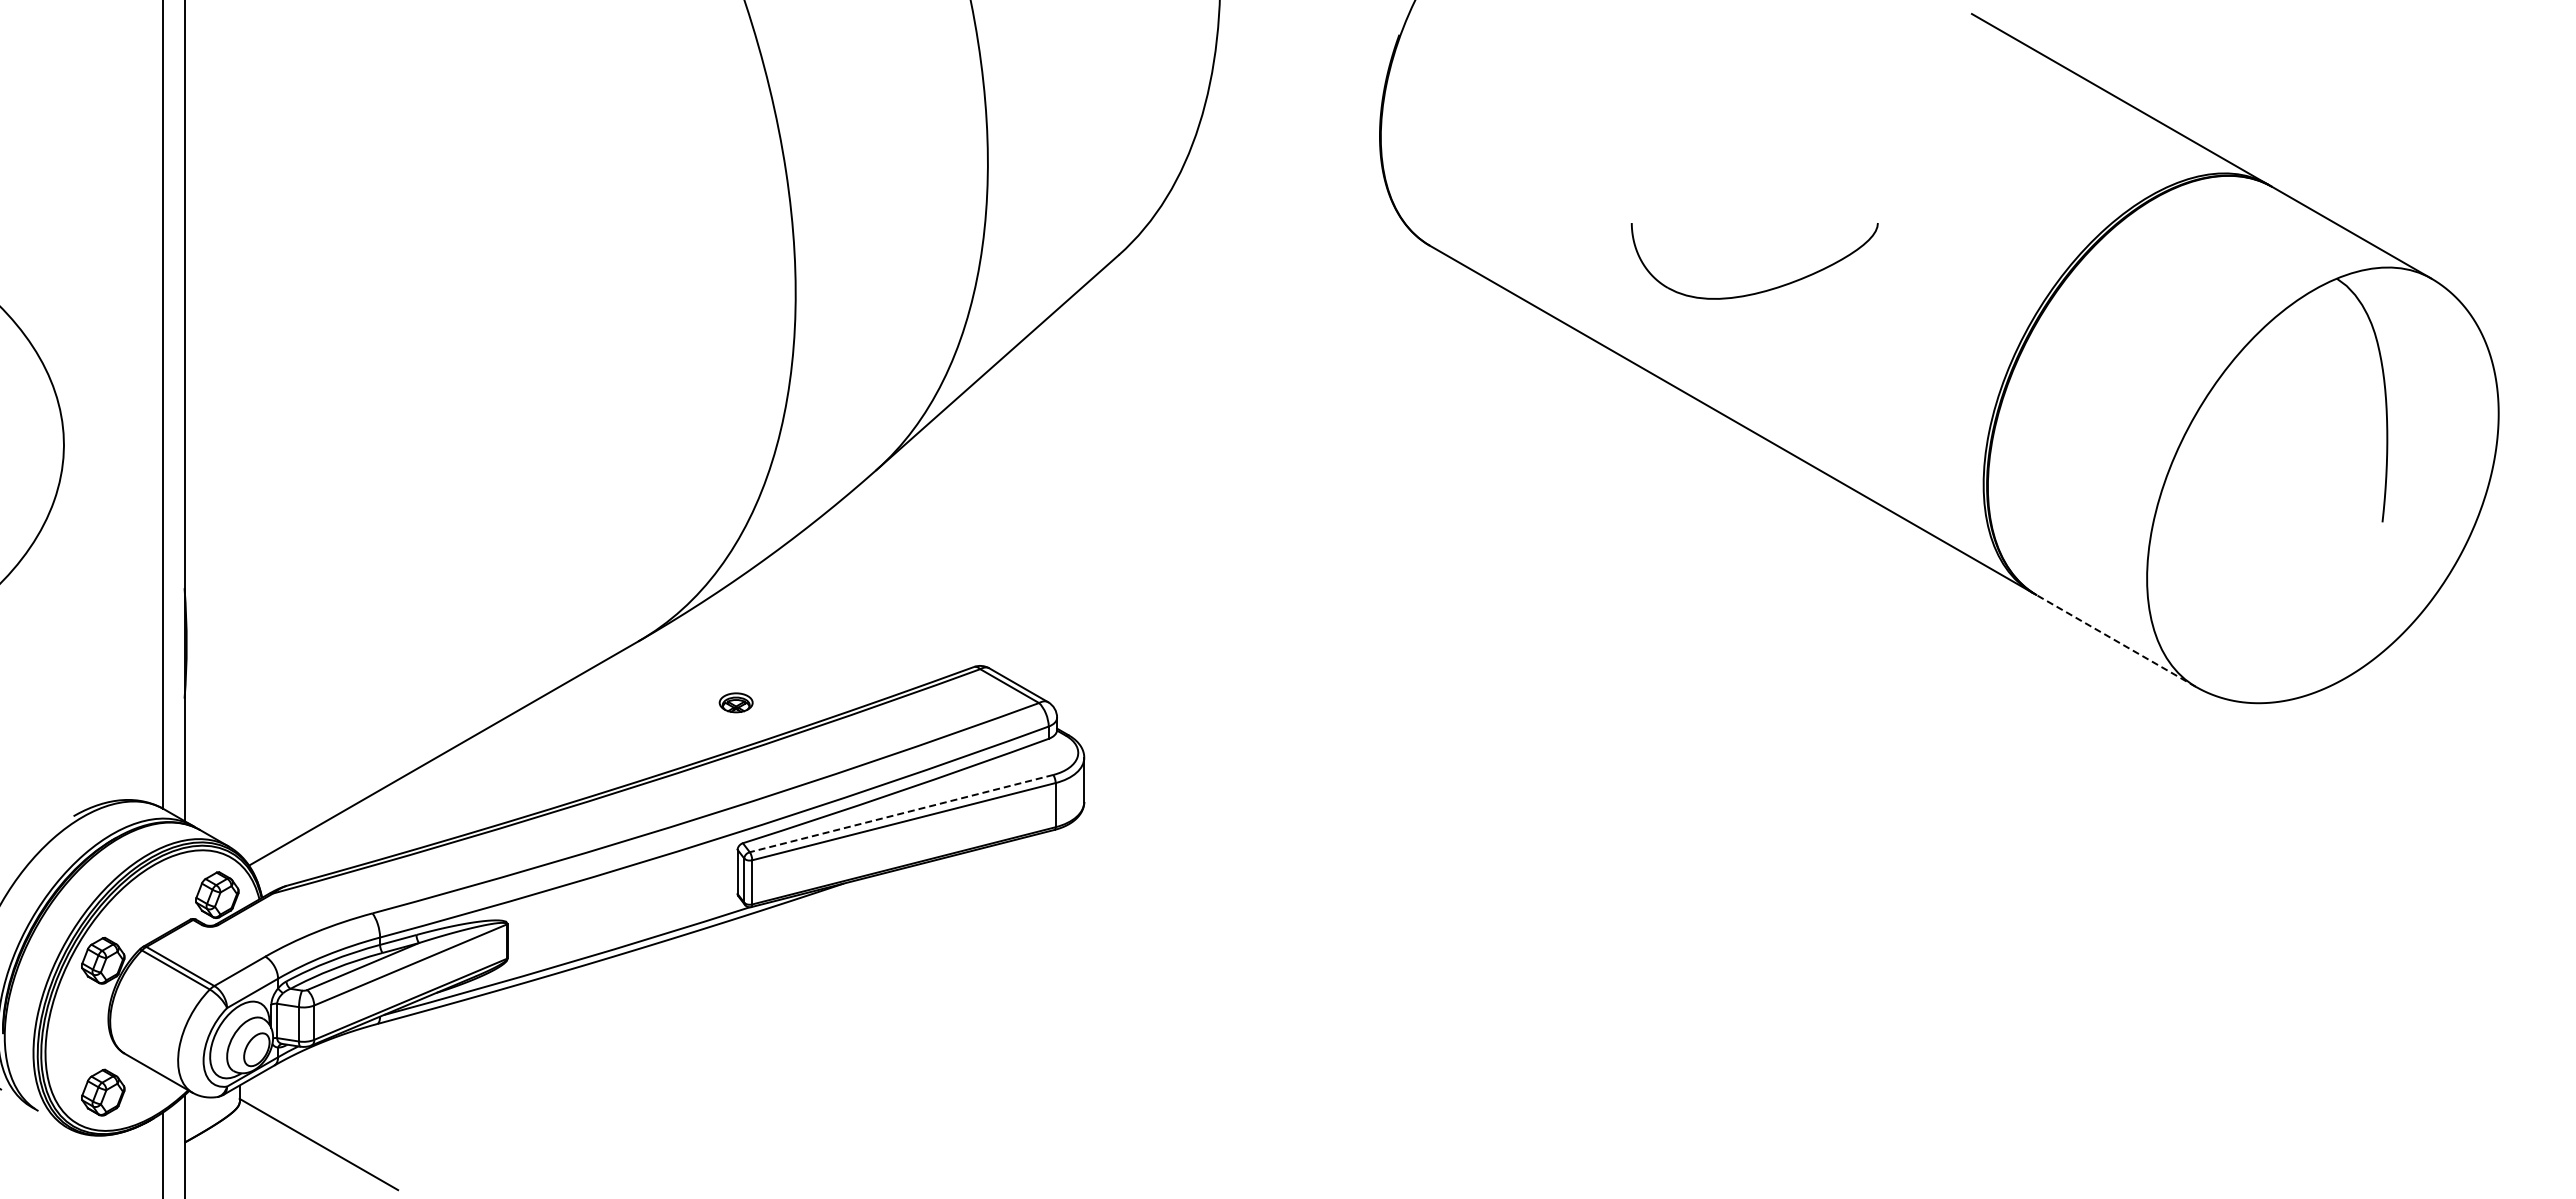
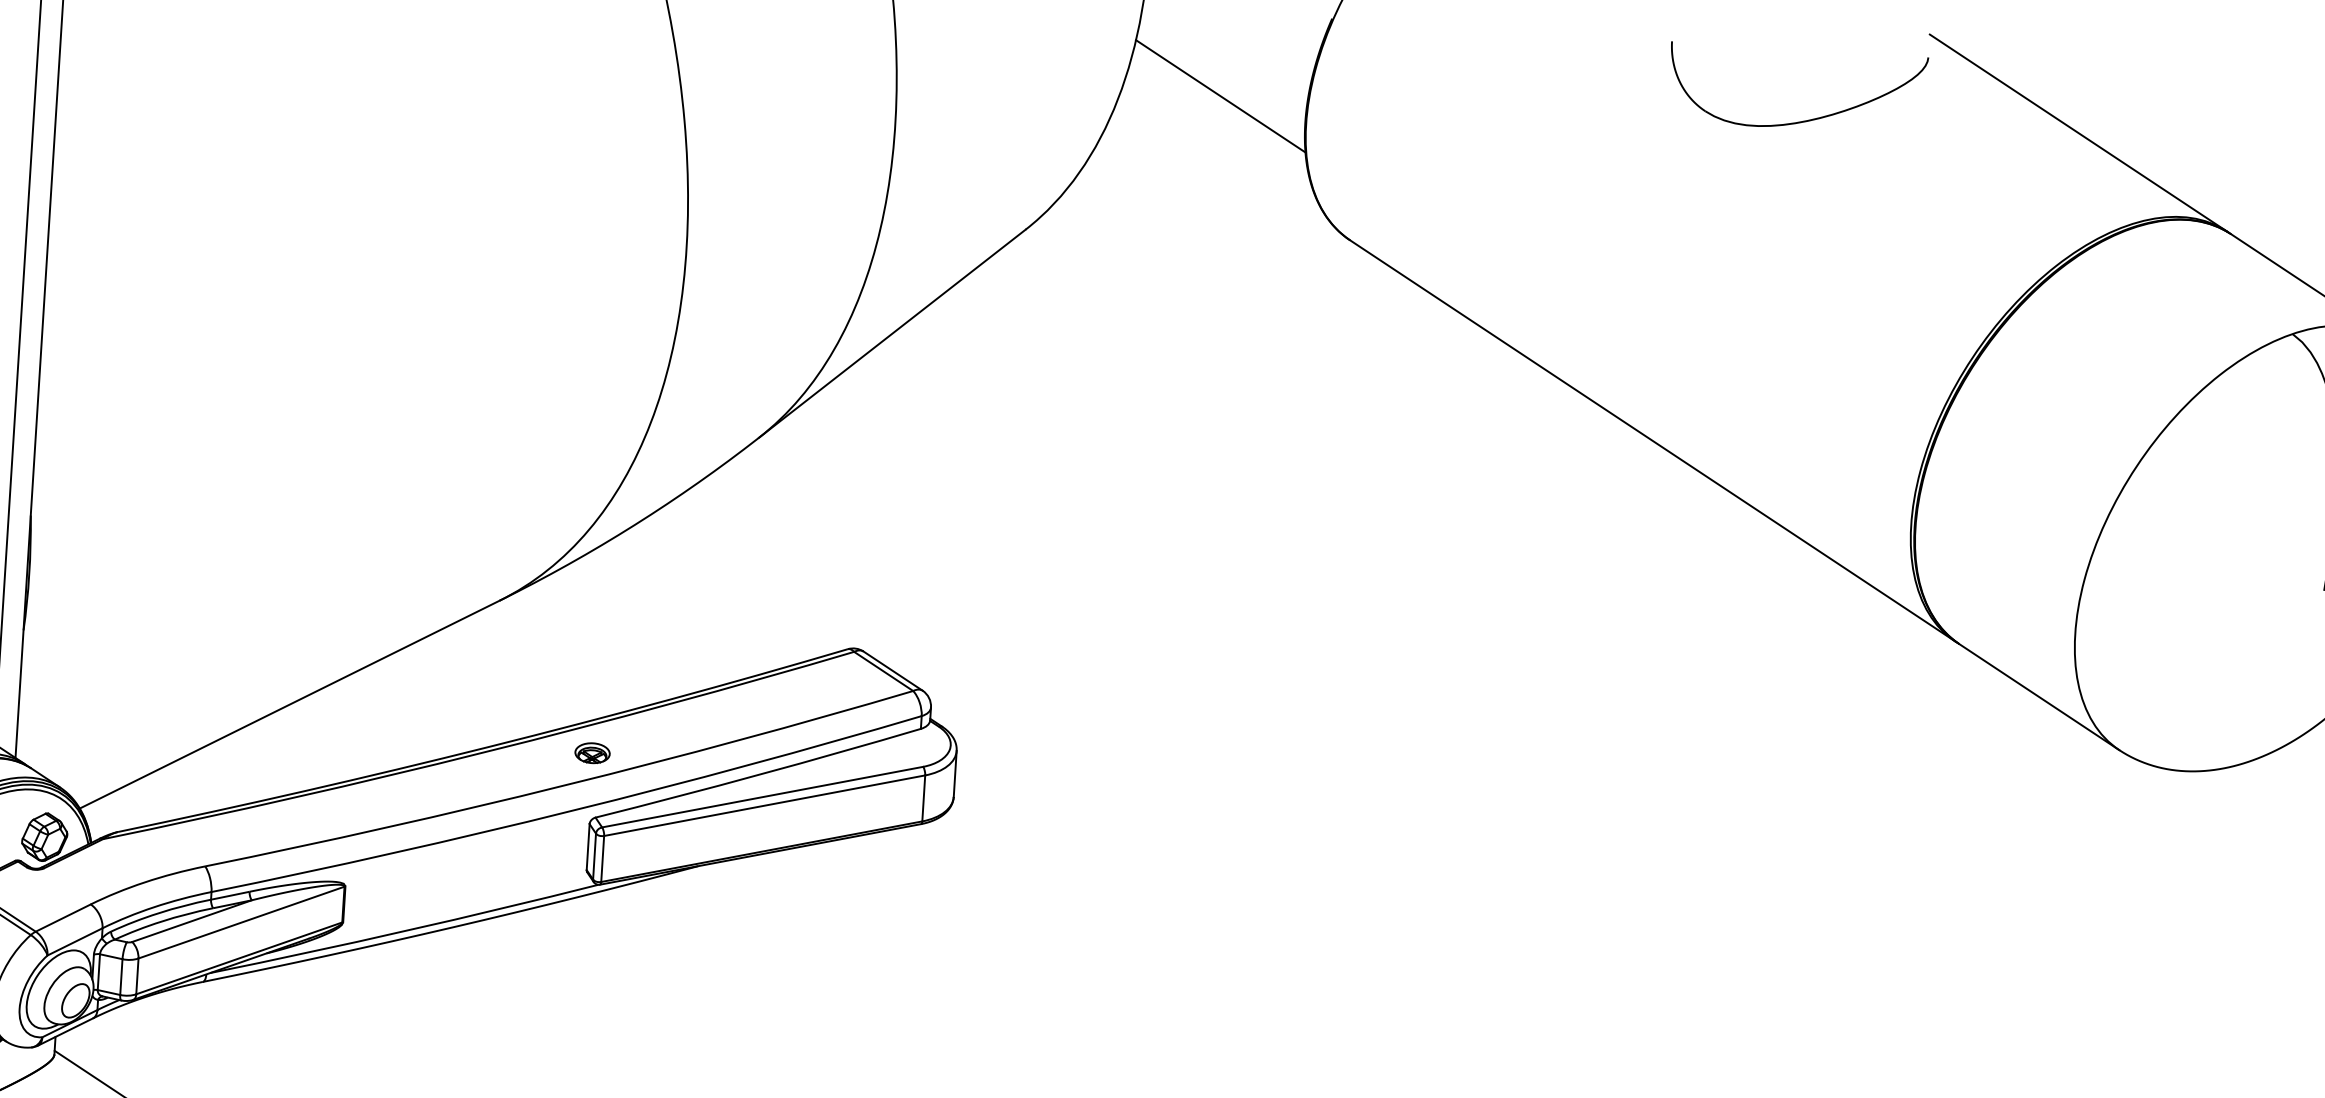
line: (1297, 115) -> (1220, 96), added
part: (1763, 290) -> (1804, 120), moved
line: (2116, 641) -> (2039, 697), dashed -> solid
part: (735, 702) -> (591, 752), moved
line: (901, 813) -> (762, 797), dashed -> solid

